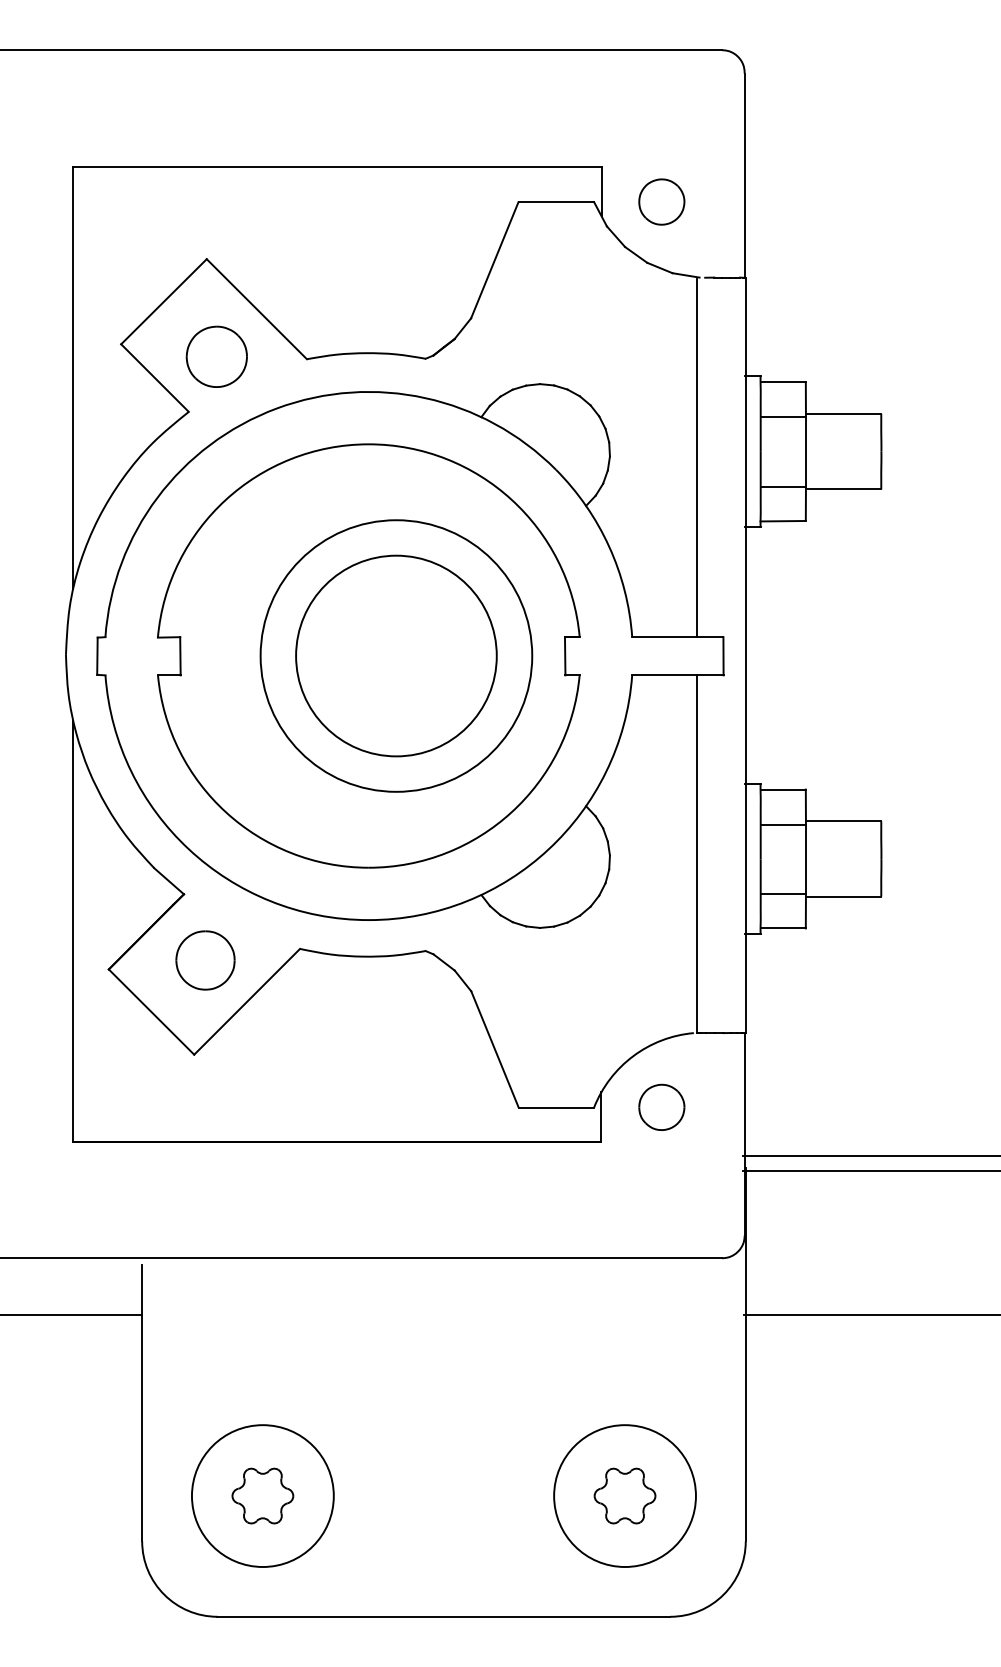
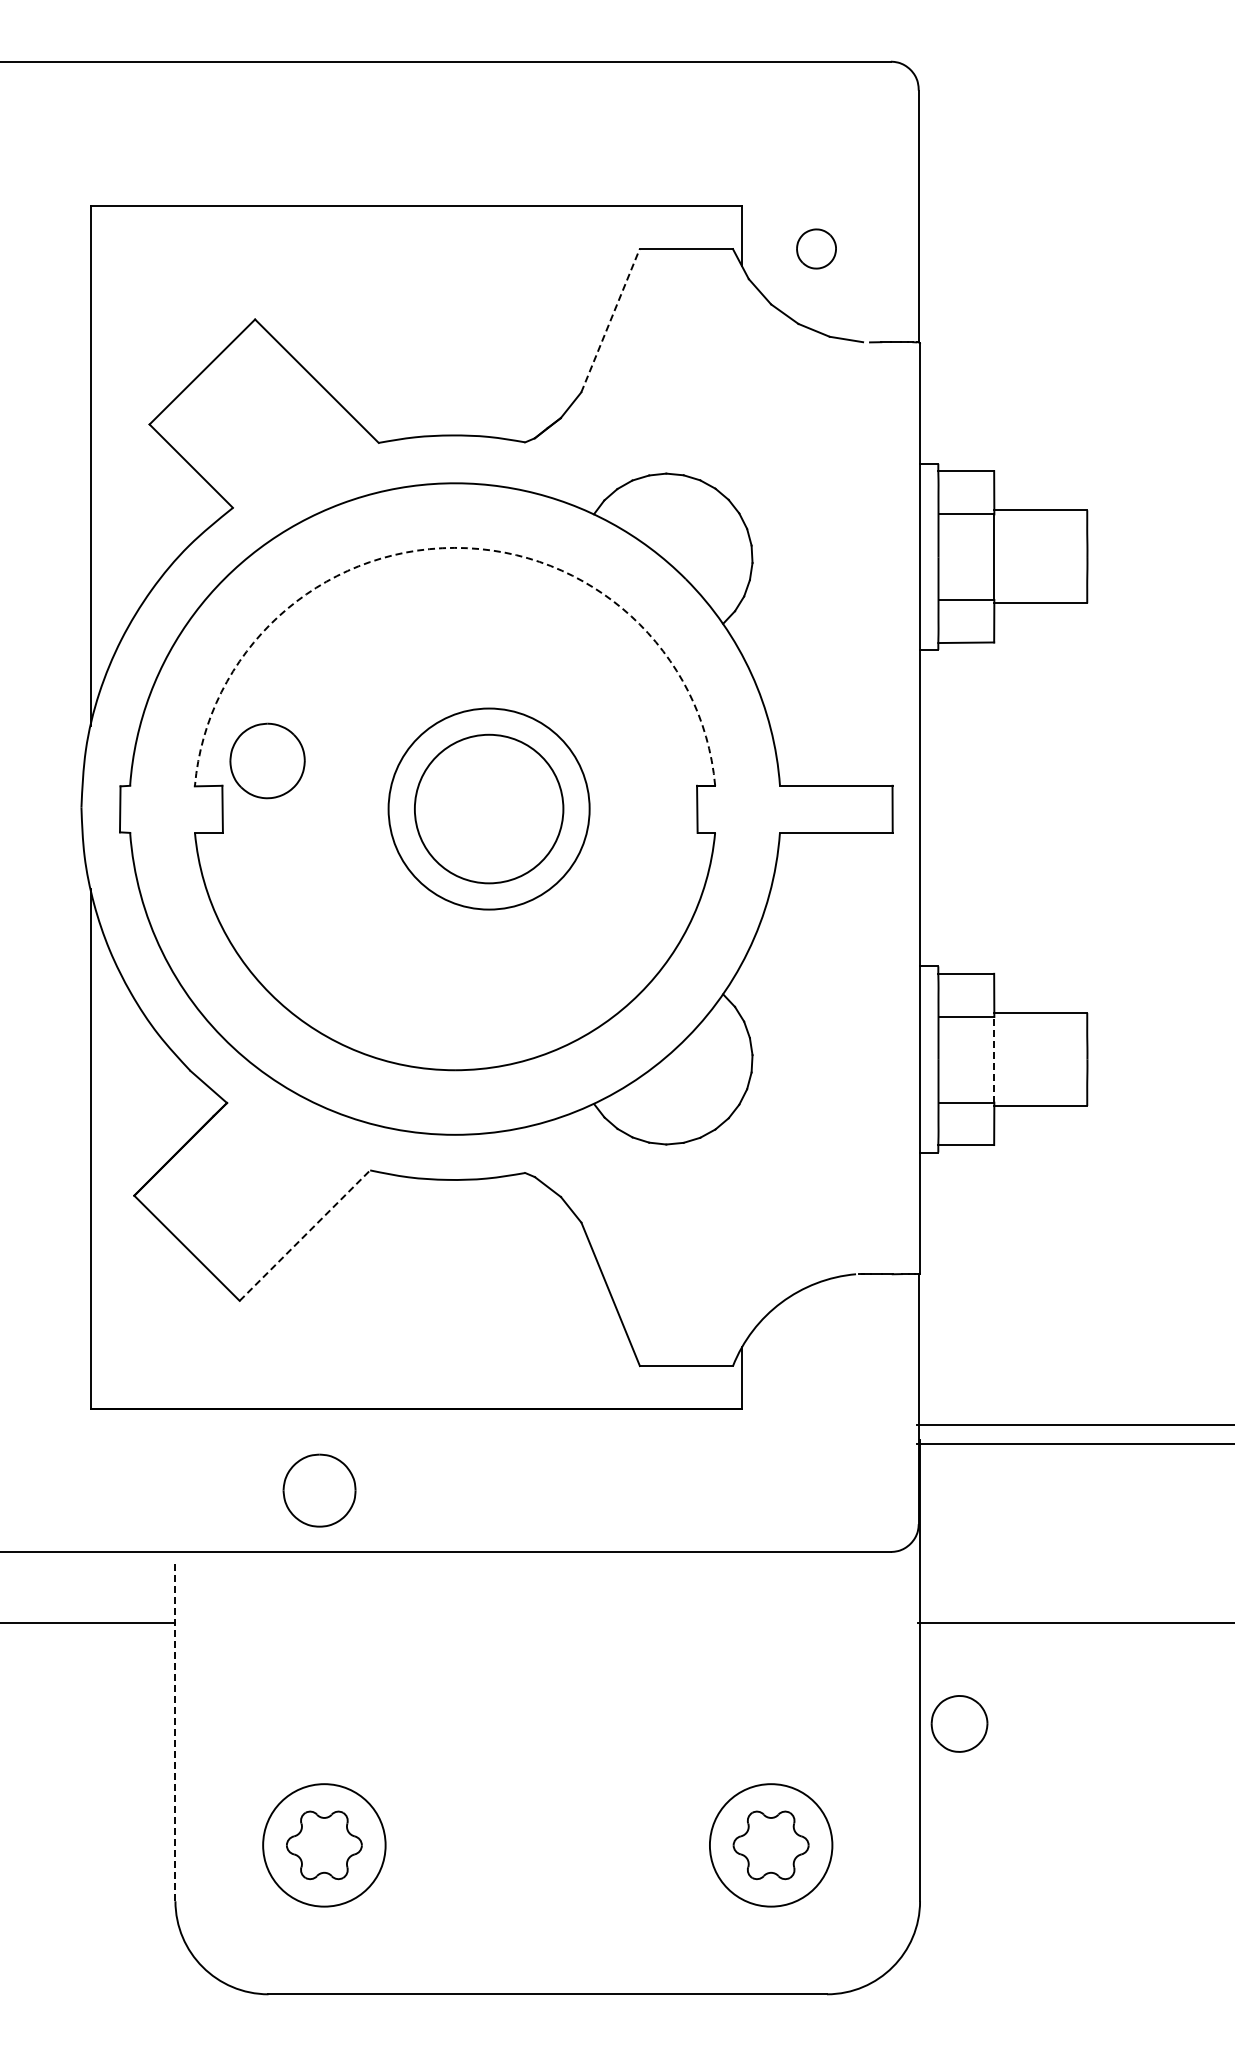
part: (661, 201) -> (816, 248), size x0.7
line: (494, 260) -> (610, 320), solid -> dashed
part: (216, 356) -> (267, 760), moved
arc: (368, 444) -> (454, 547), solid -> dashed
line: (696, 457) -> (859, 564), removed
circle: (395, 655) -> (488, 808), size x0.6
circle: (395, 655) -> (488, 808), size x0.6
line: (696, 854) -> (859, 1053), removed
line: (806, 859) -> (994, 1059), solid -> dashed
part: (205, 960) -> (319, 1490), moved
line: (247, 1001) -> (305, 1235), solid -> dashed
part: (661, 1107) -> (959, 1723), moved
line: (142, 1402) -> (175, 1730), solid -> dashed
circle: (262, 1495) -> (323, 1844), size x0.7
circle: (624, 1495) -> (770, 1844), size x0.7

